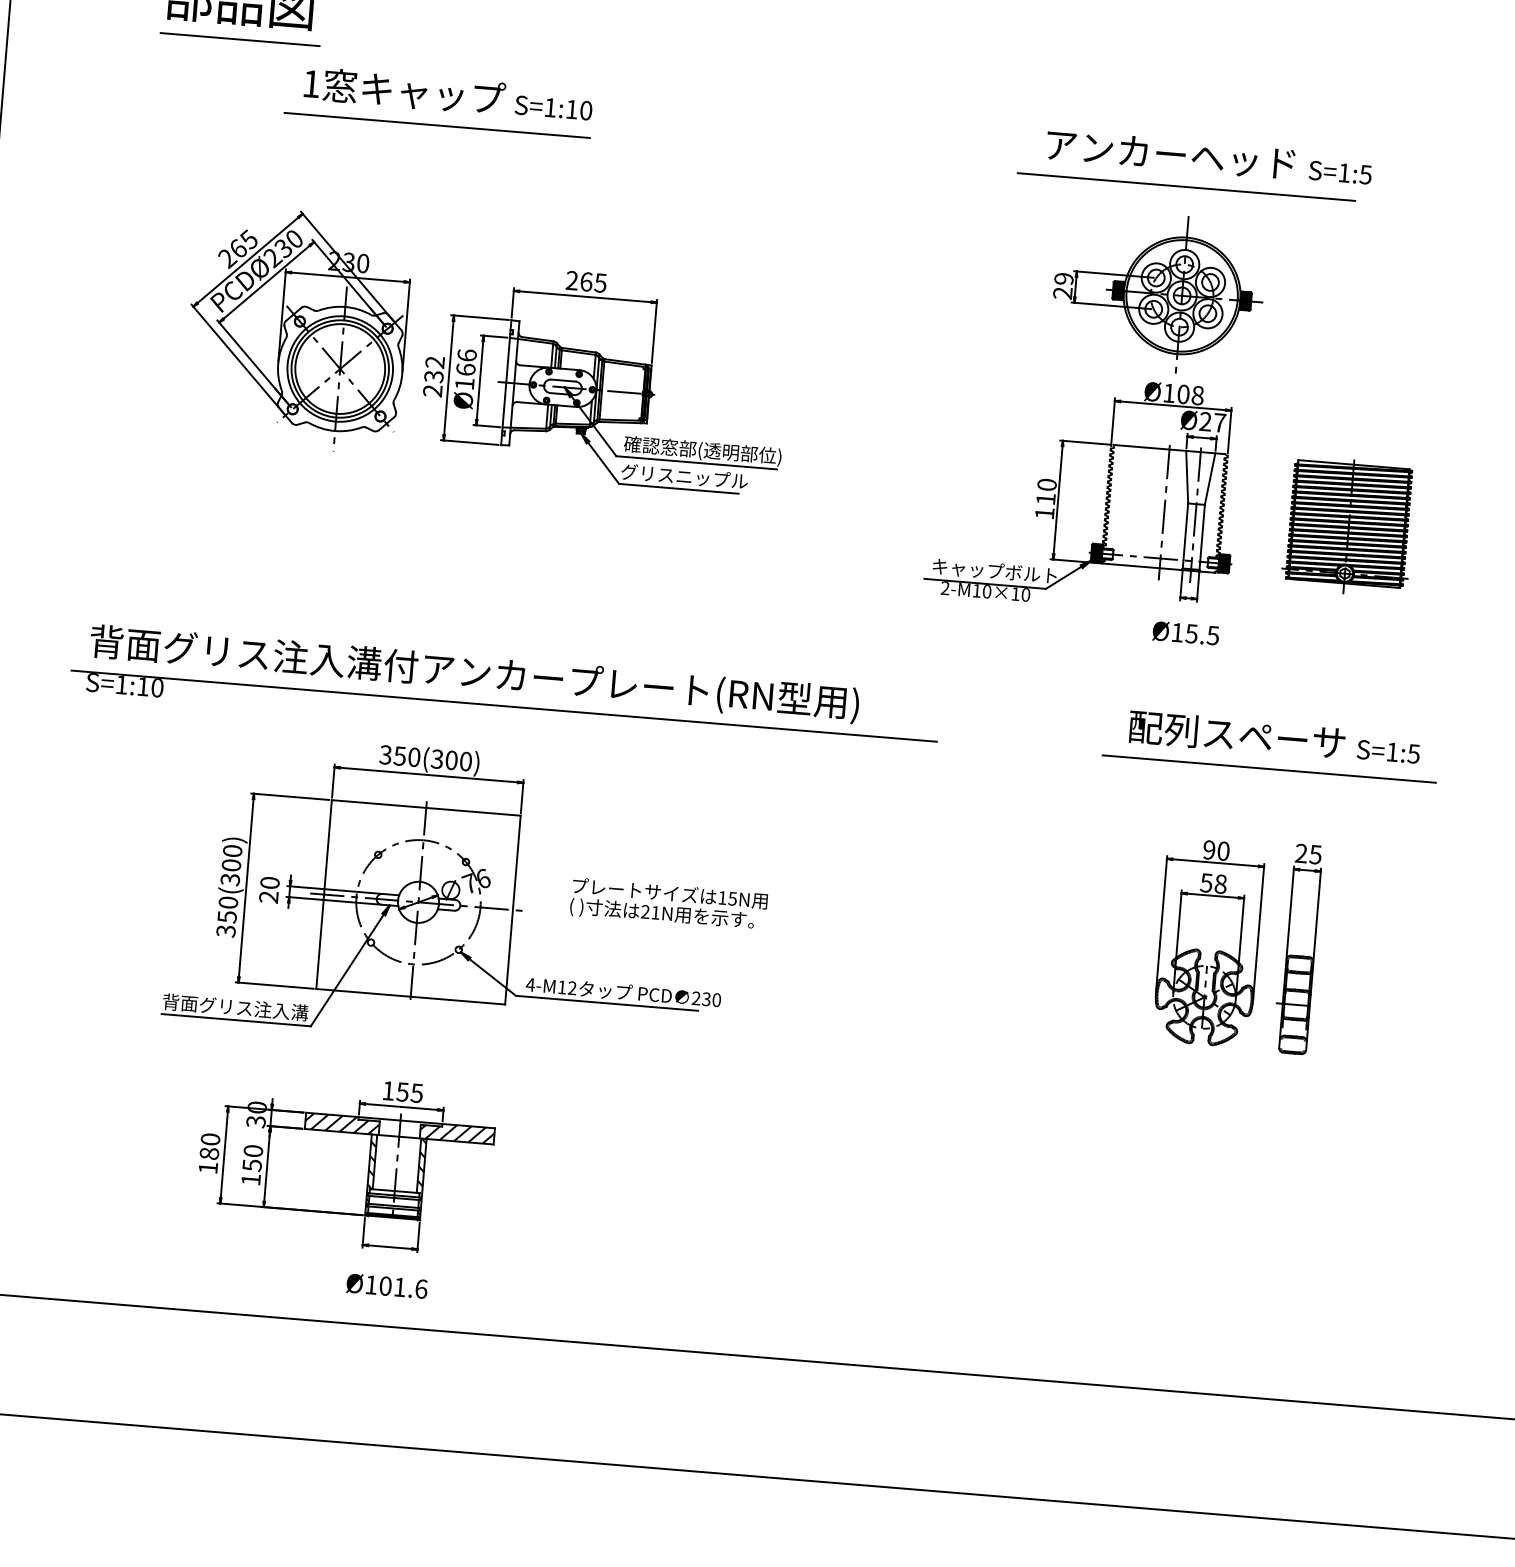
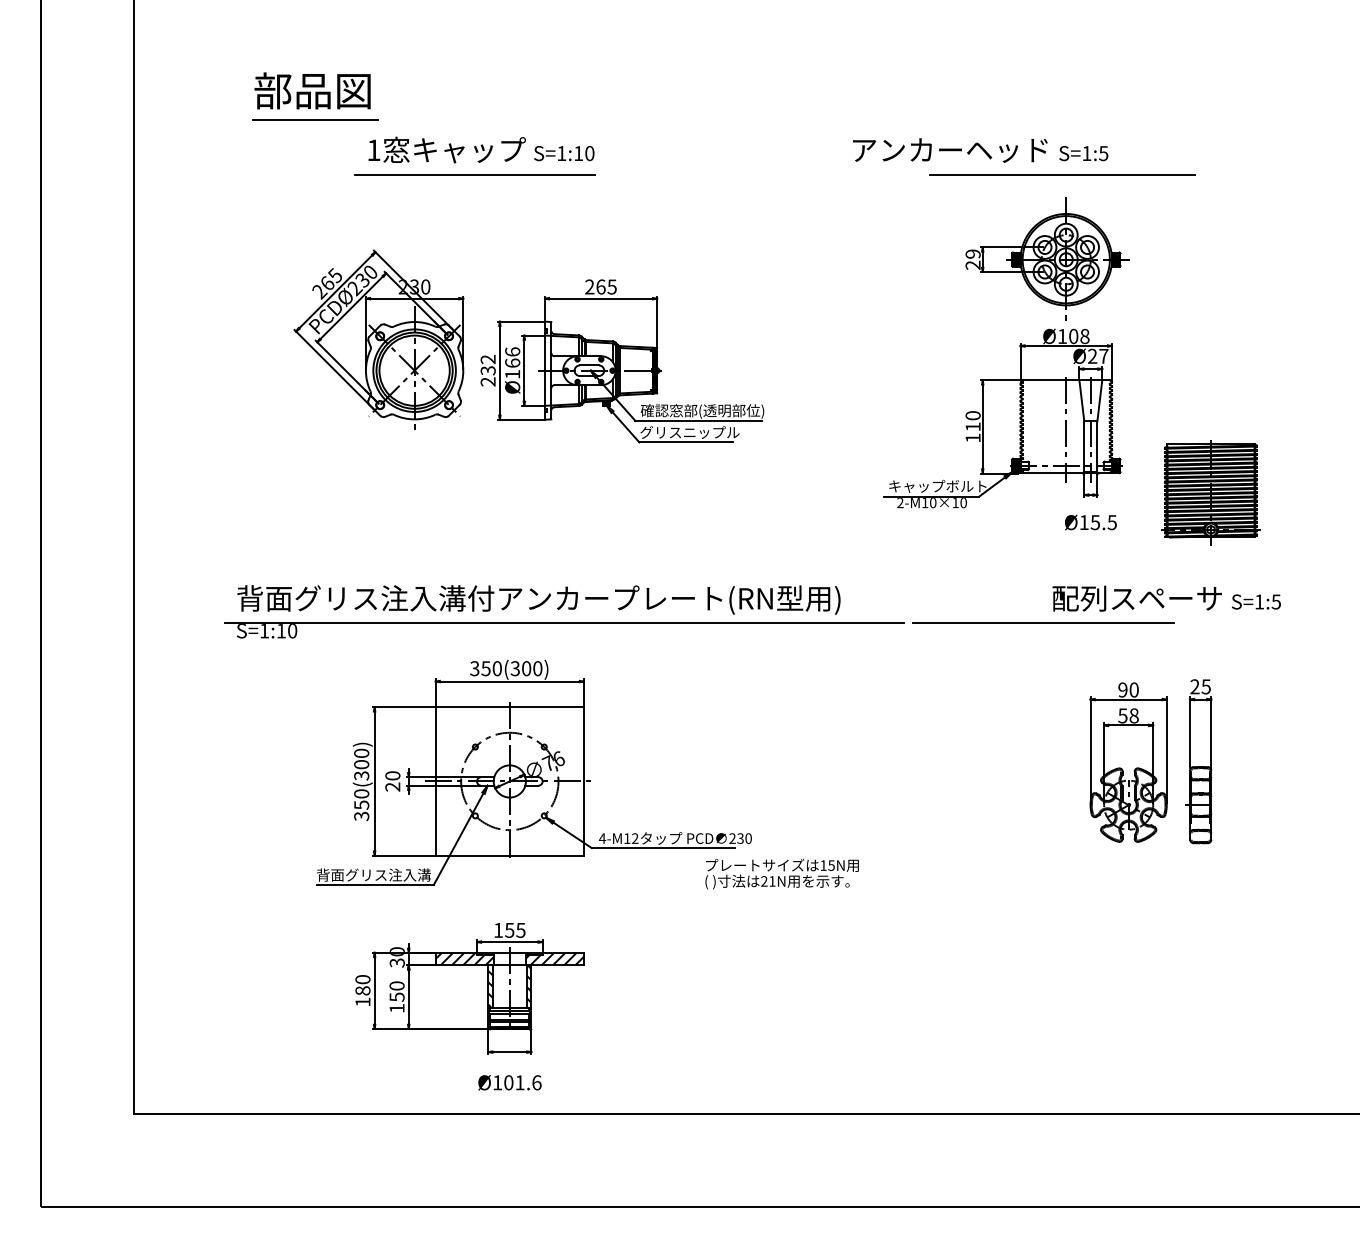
text: (1209, 157) -> (980, 150), moved
part: (1348, 526) -> (1210, 492), moved
line: (1269, 768) -> (1043, 622), moved
text: (668, 903) -> (781, 873), moved

